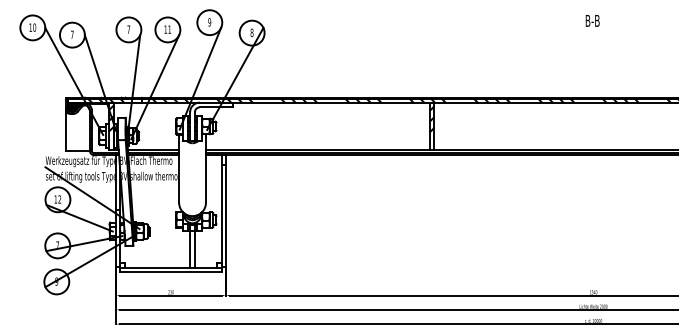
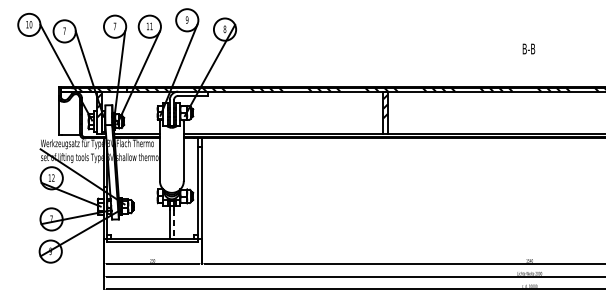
text: (592, 20) -> (528, 48), moved
hatch: (75, 107) -> (67, 95), removed
line: (194, 252) -> (173, 225), solid -> dashed

